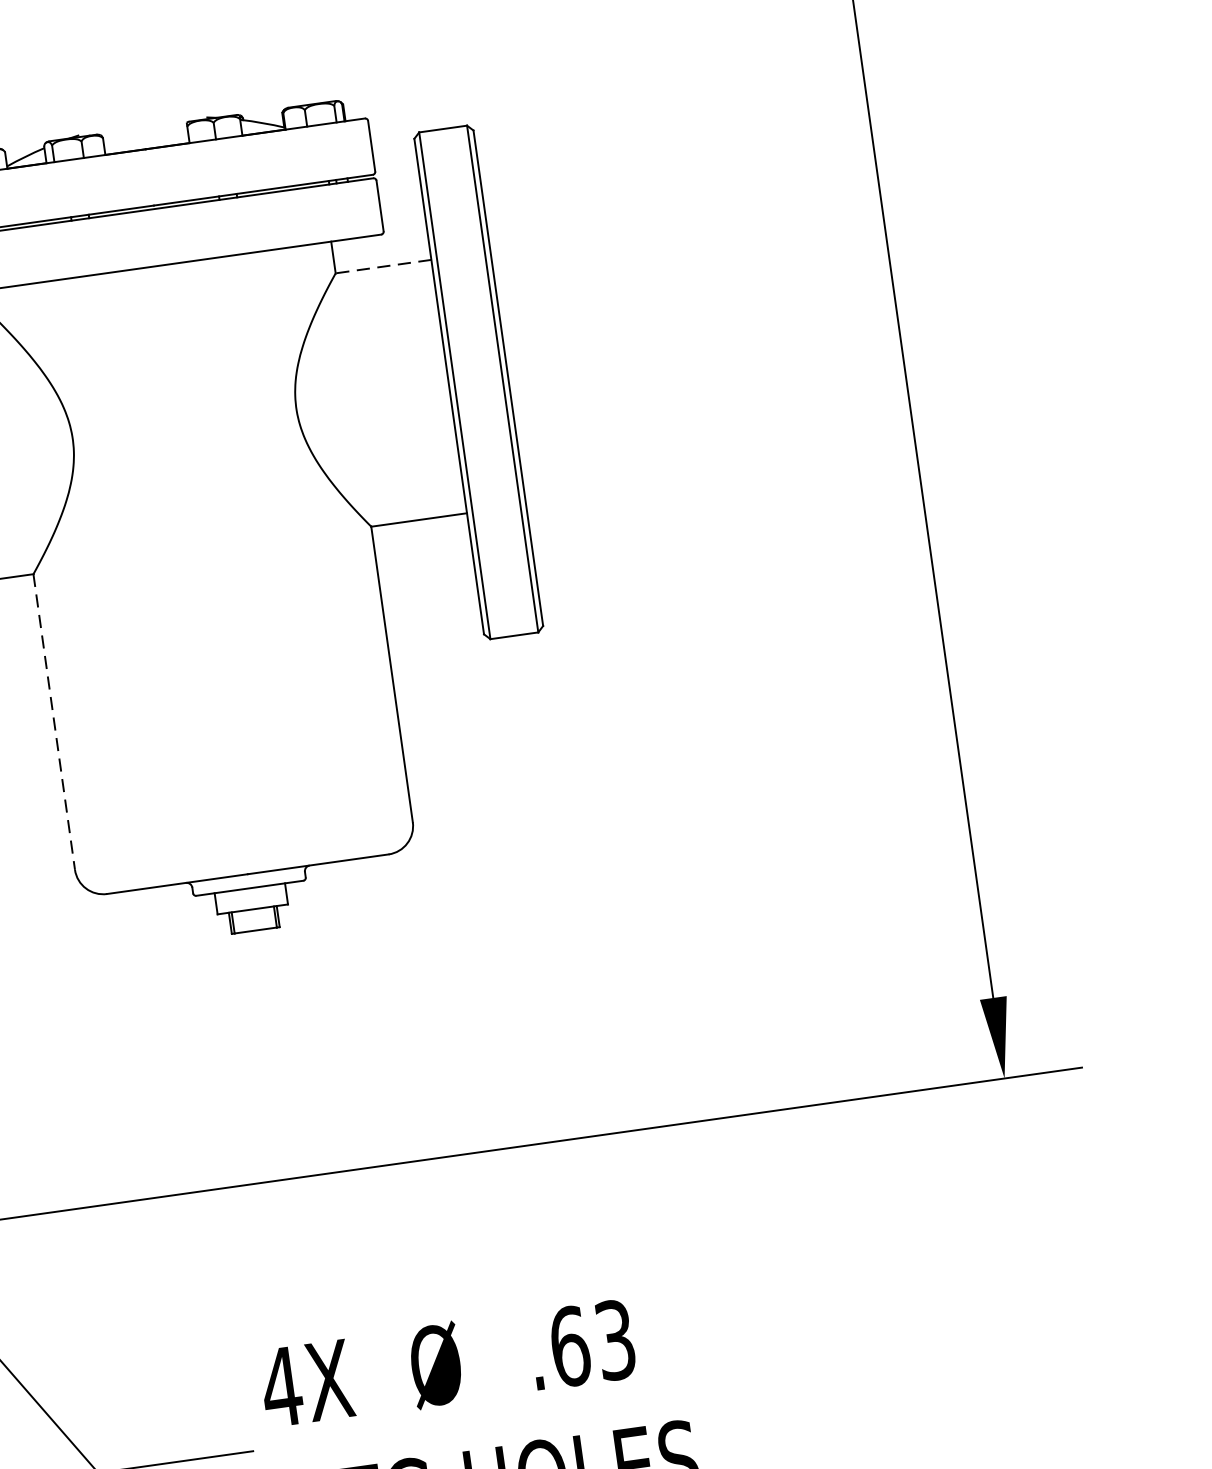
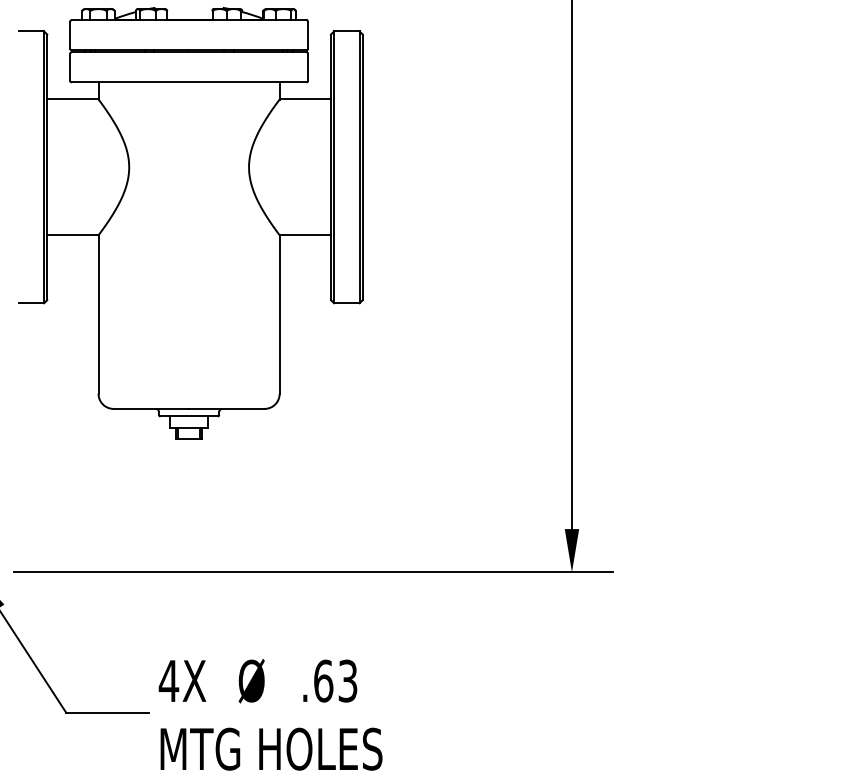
line: (383, 266) -> (305, 99), dashed -> solid
line: (54, 721) -> (98, 314), dashed -> solid

